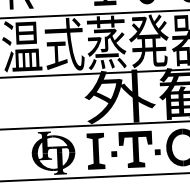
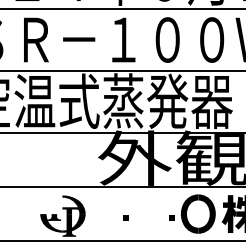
fill: (42, 142) -> (51, 202), removed
fill: (135, 149) -> (148, 214), removed
part: (96, 150) -> (107, 213), removed

